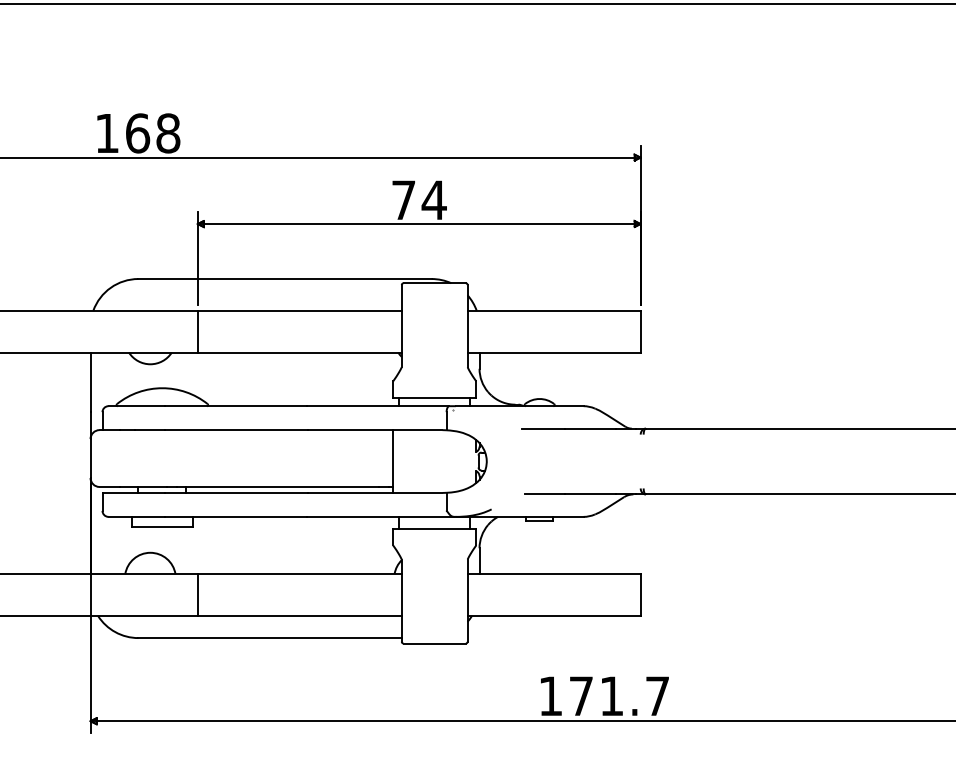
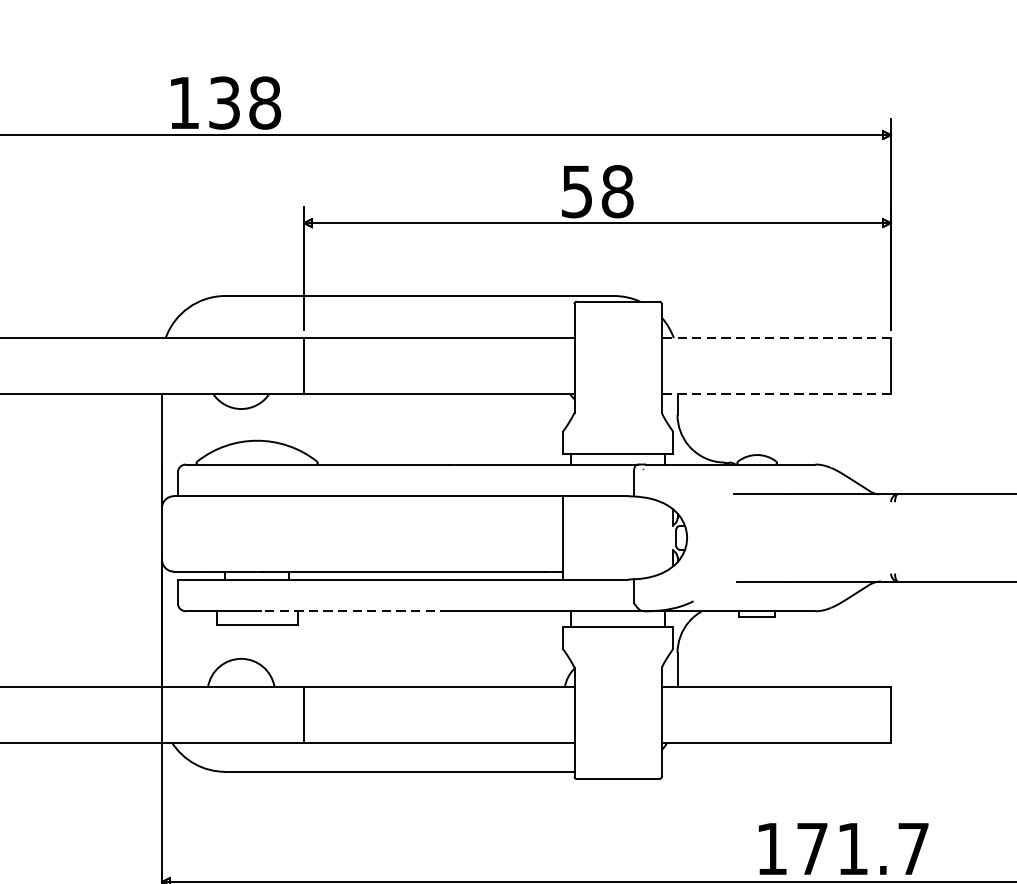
text: (138, 133) -> (225, 103), 168 -> 138
text: (419, 200) -> (597, 191), 74 -> 58
line: (553, 310) -> (775, 337), solid -> dashed
line: (553, 352) -> (775, 393), solid -> dashed
line: (235, 516) -> (354, 610), solid -> dashed

